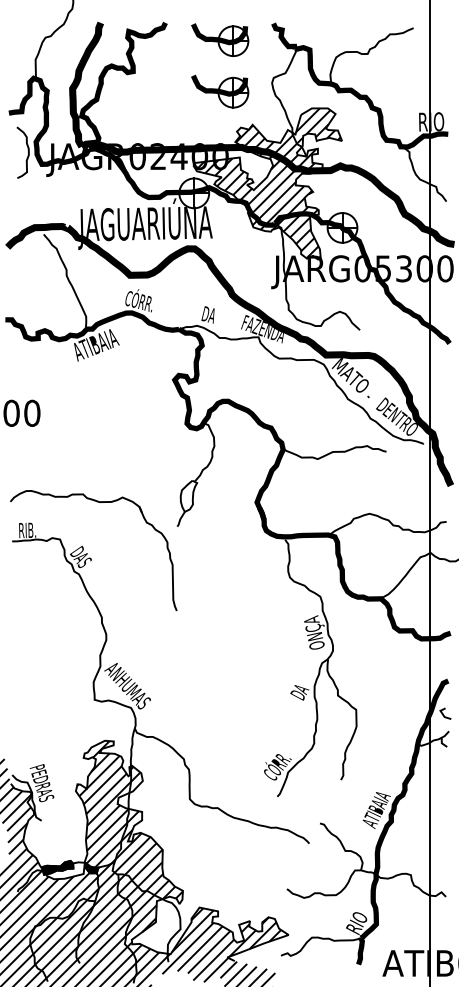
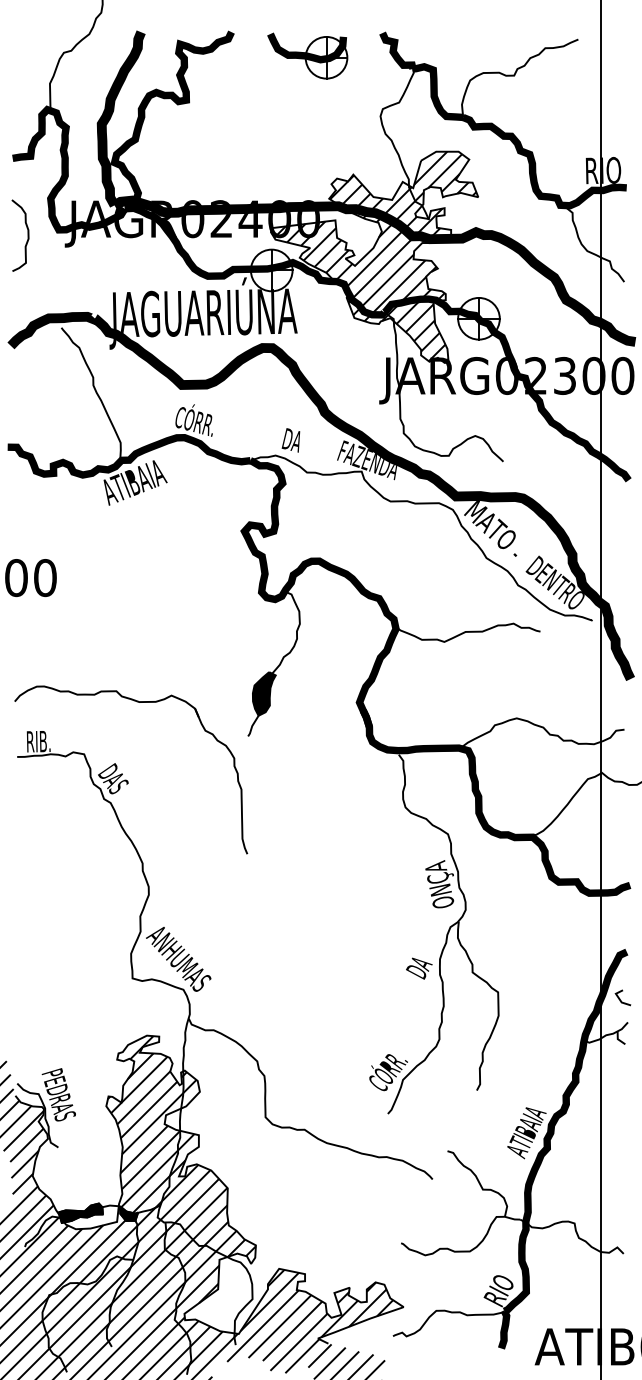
part: (219, 91) -> (307, 127), removed
curve: (28, 152) -> (27, 235), moved
text: (382, 268) -> (535, 375), JARG05300 -> JARG02300
fill: (188, 496) -> (263, 693), added

